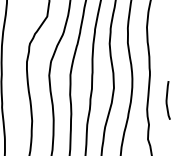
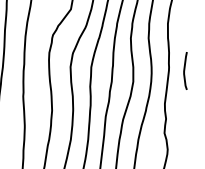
curve: (167, 99) -> (185, 70), moved

